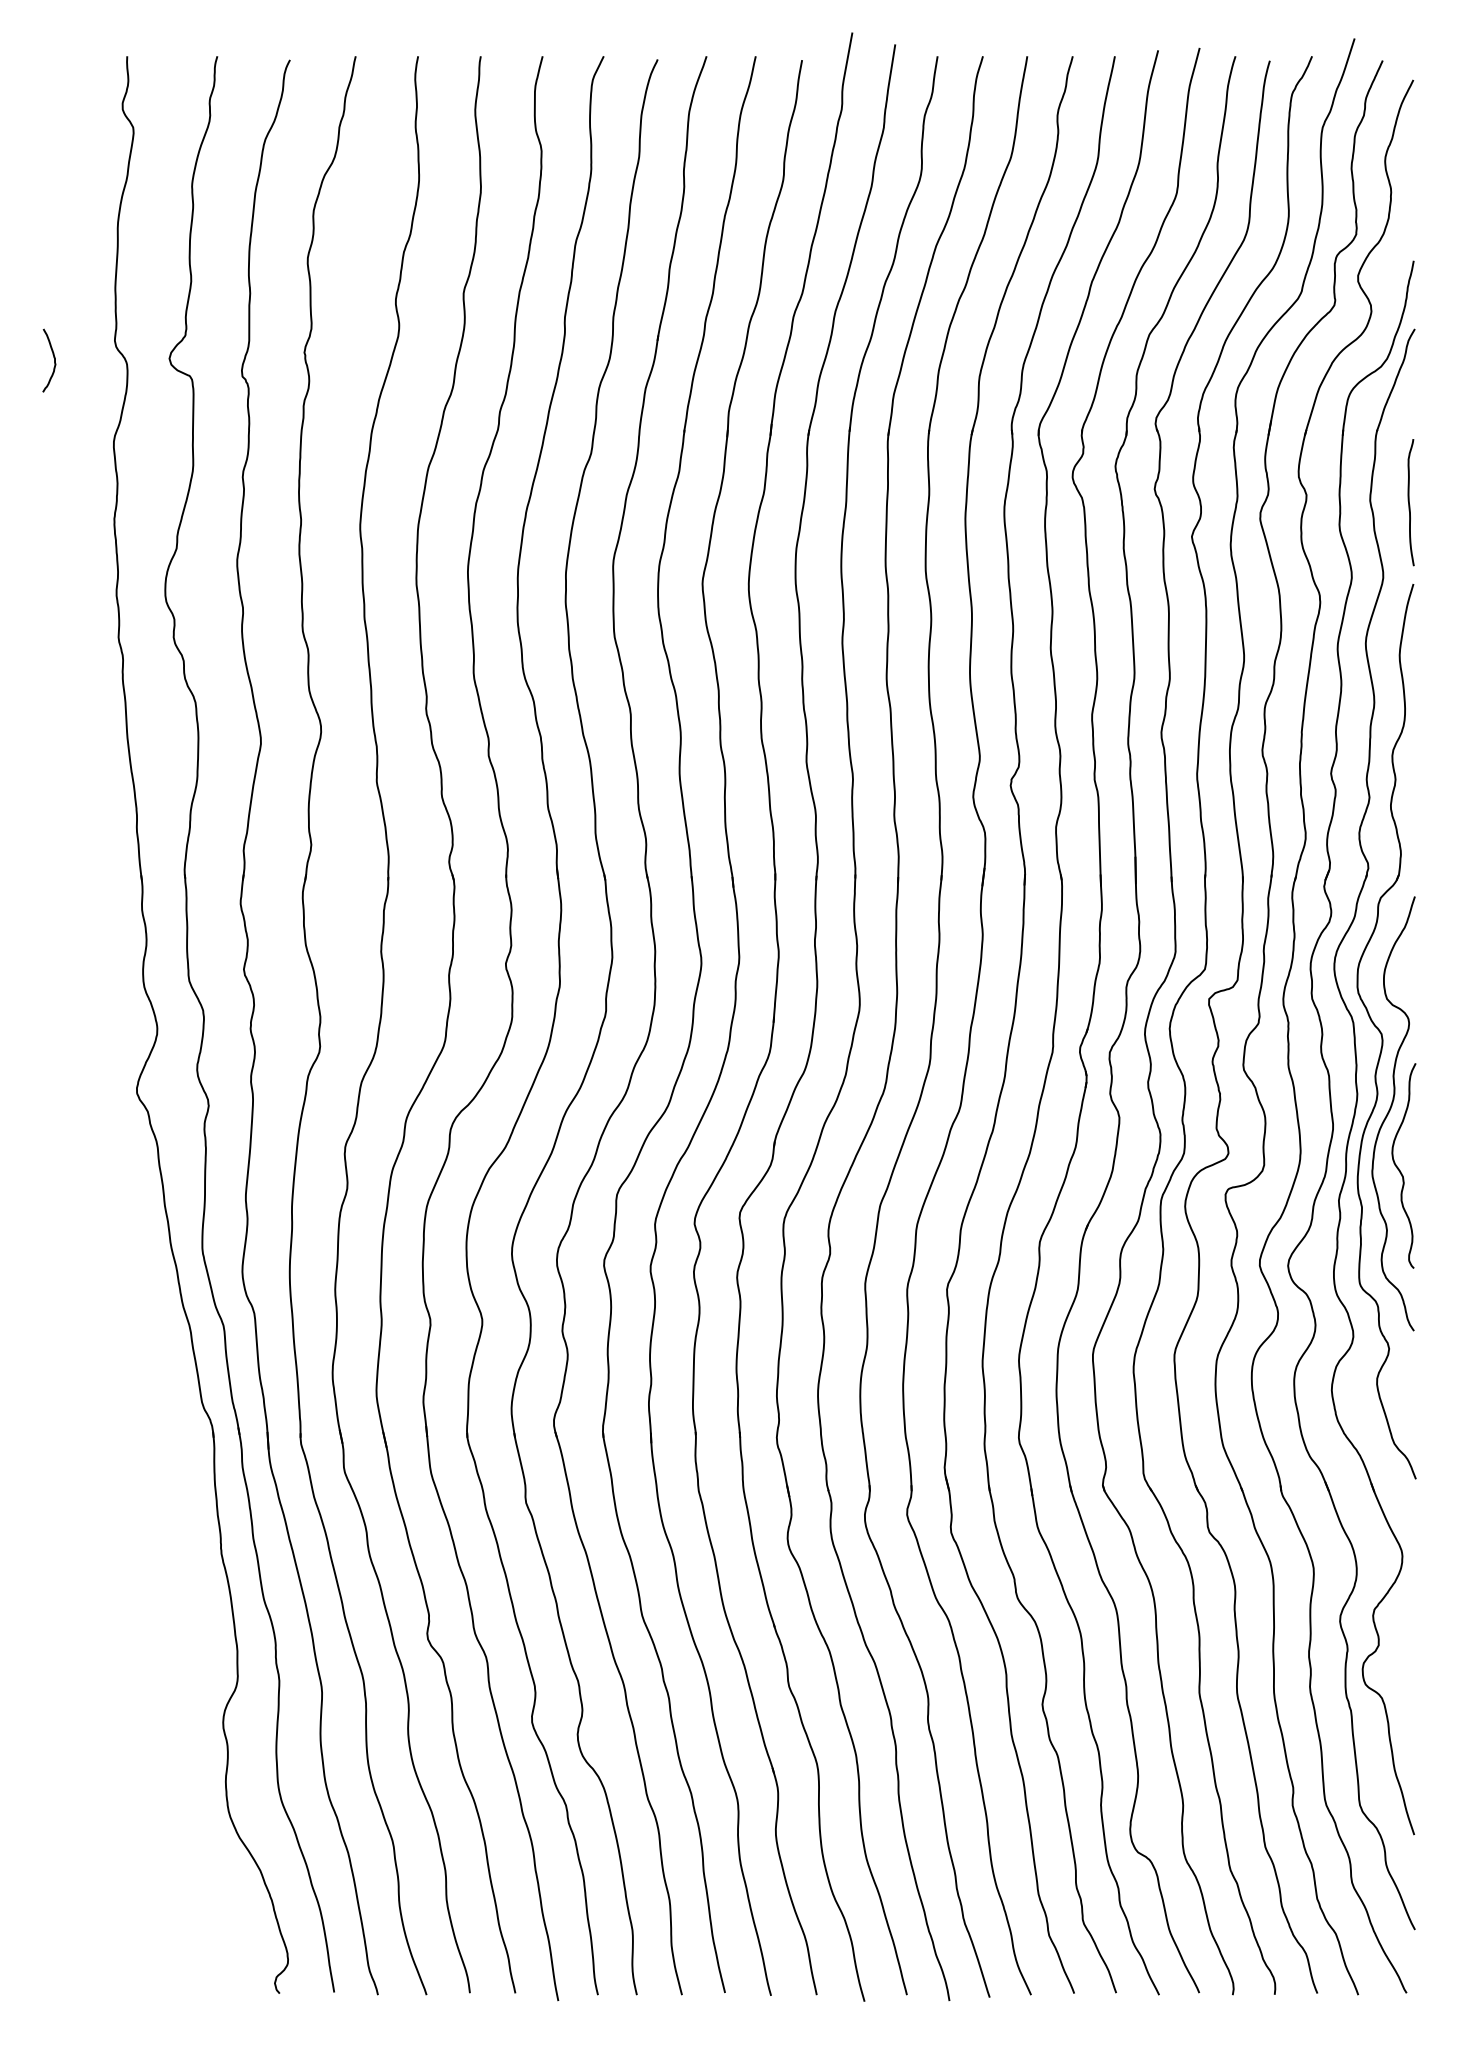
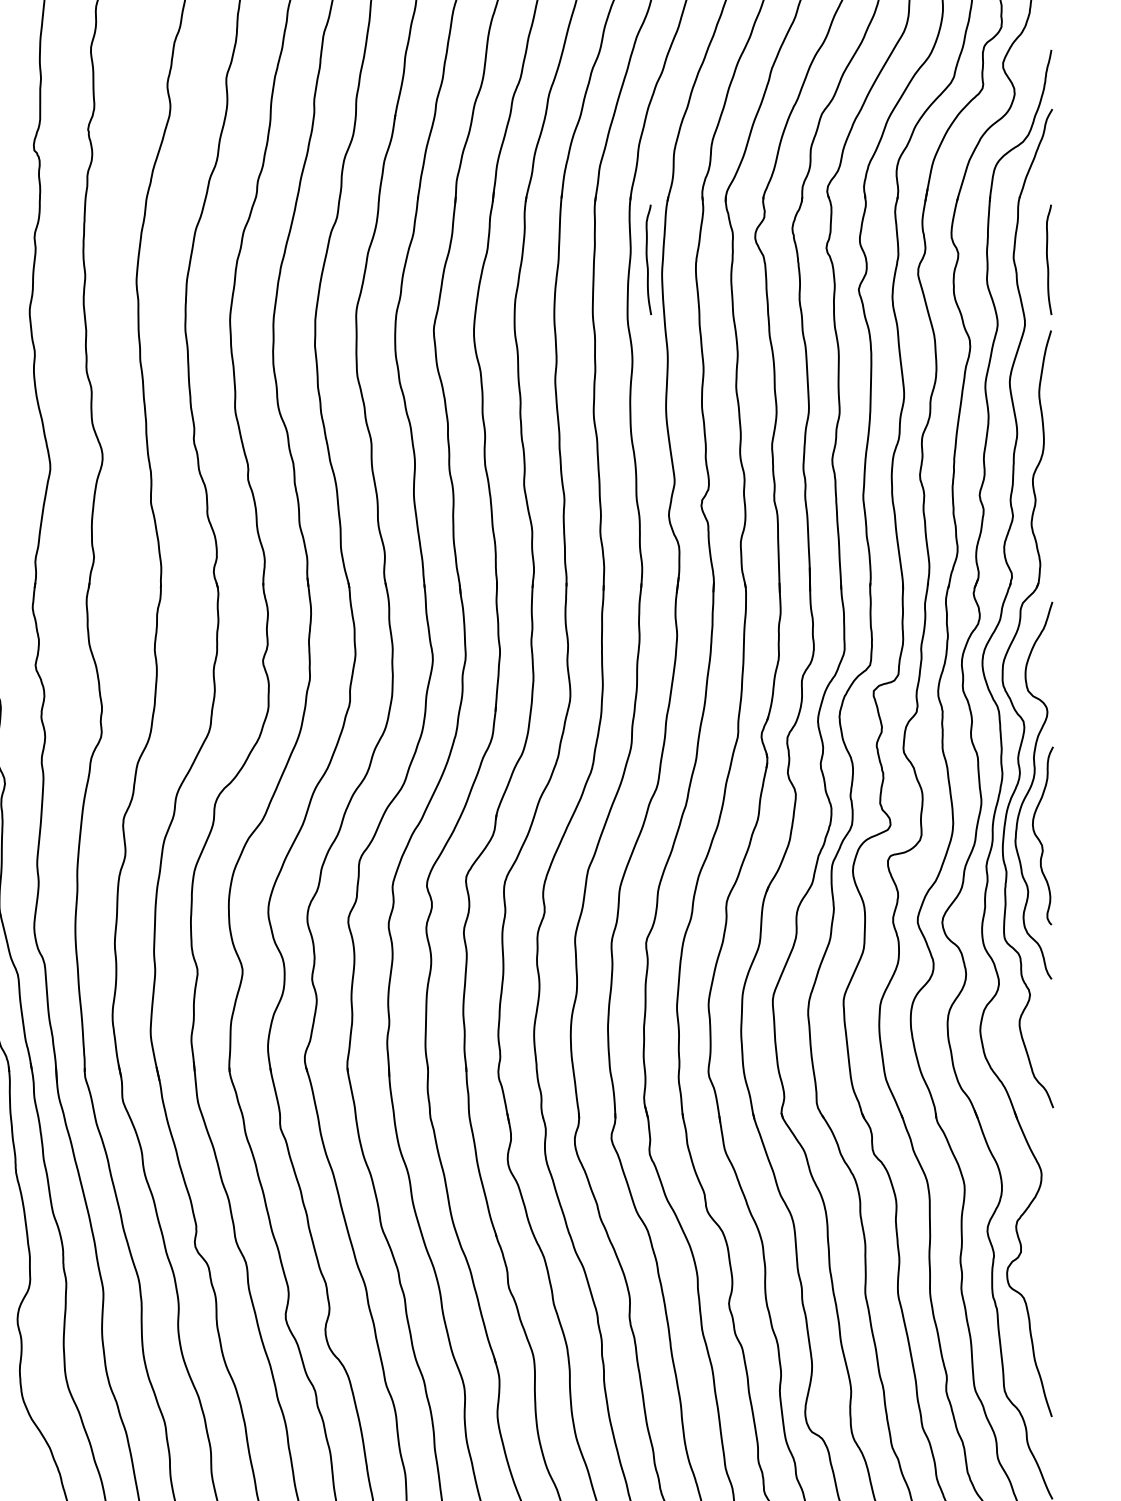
curve: (948, 502) -> (647, 259), added

